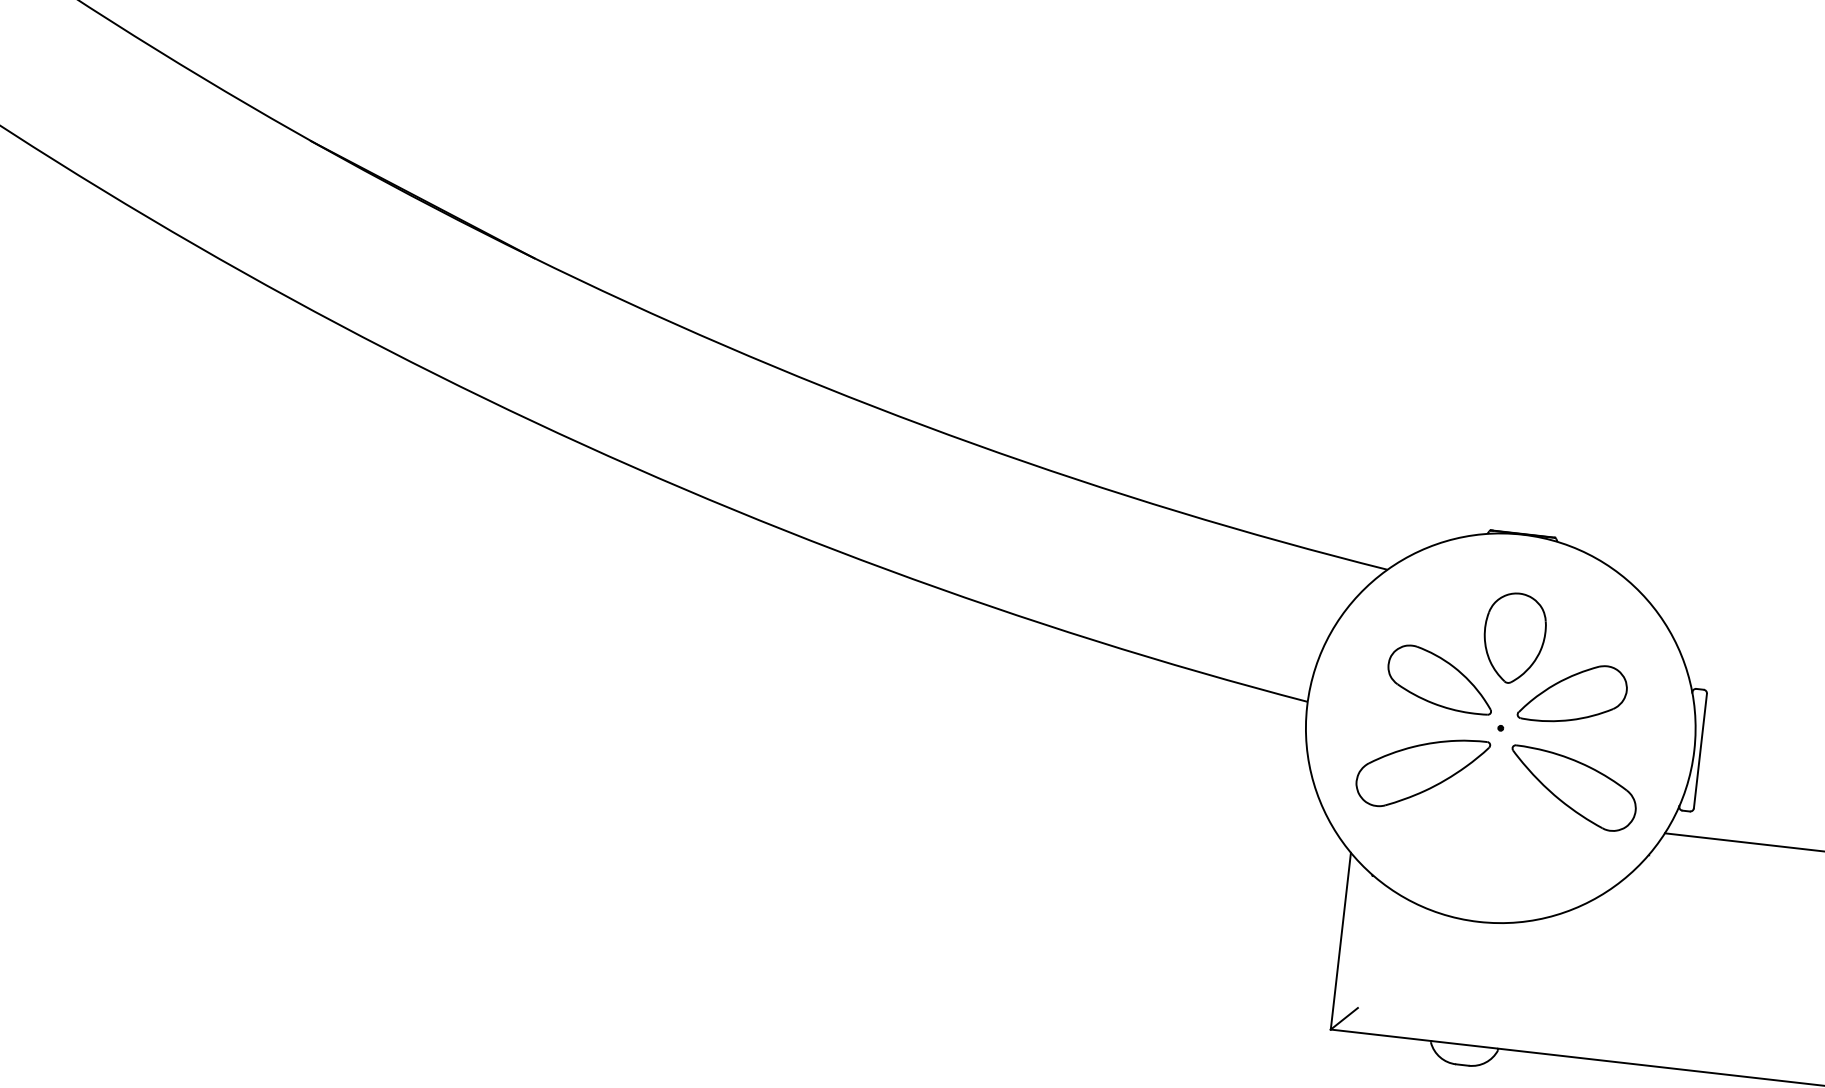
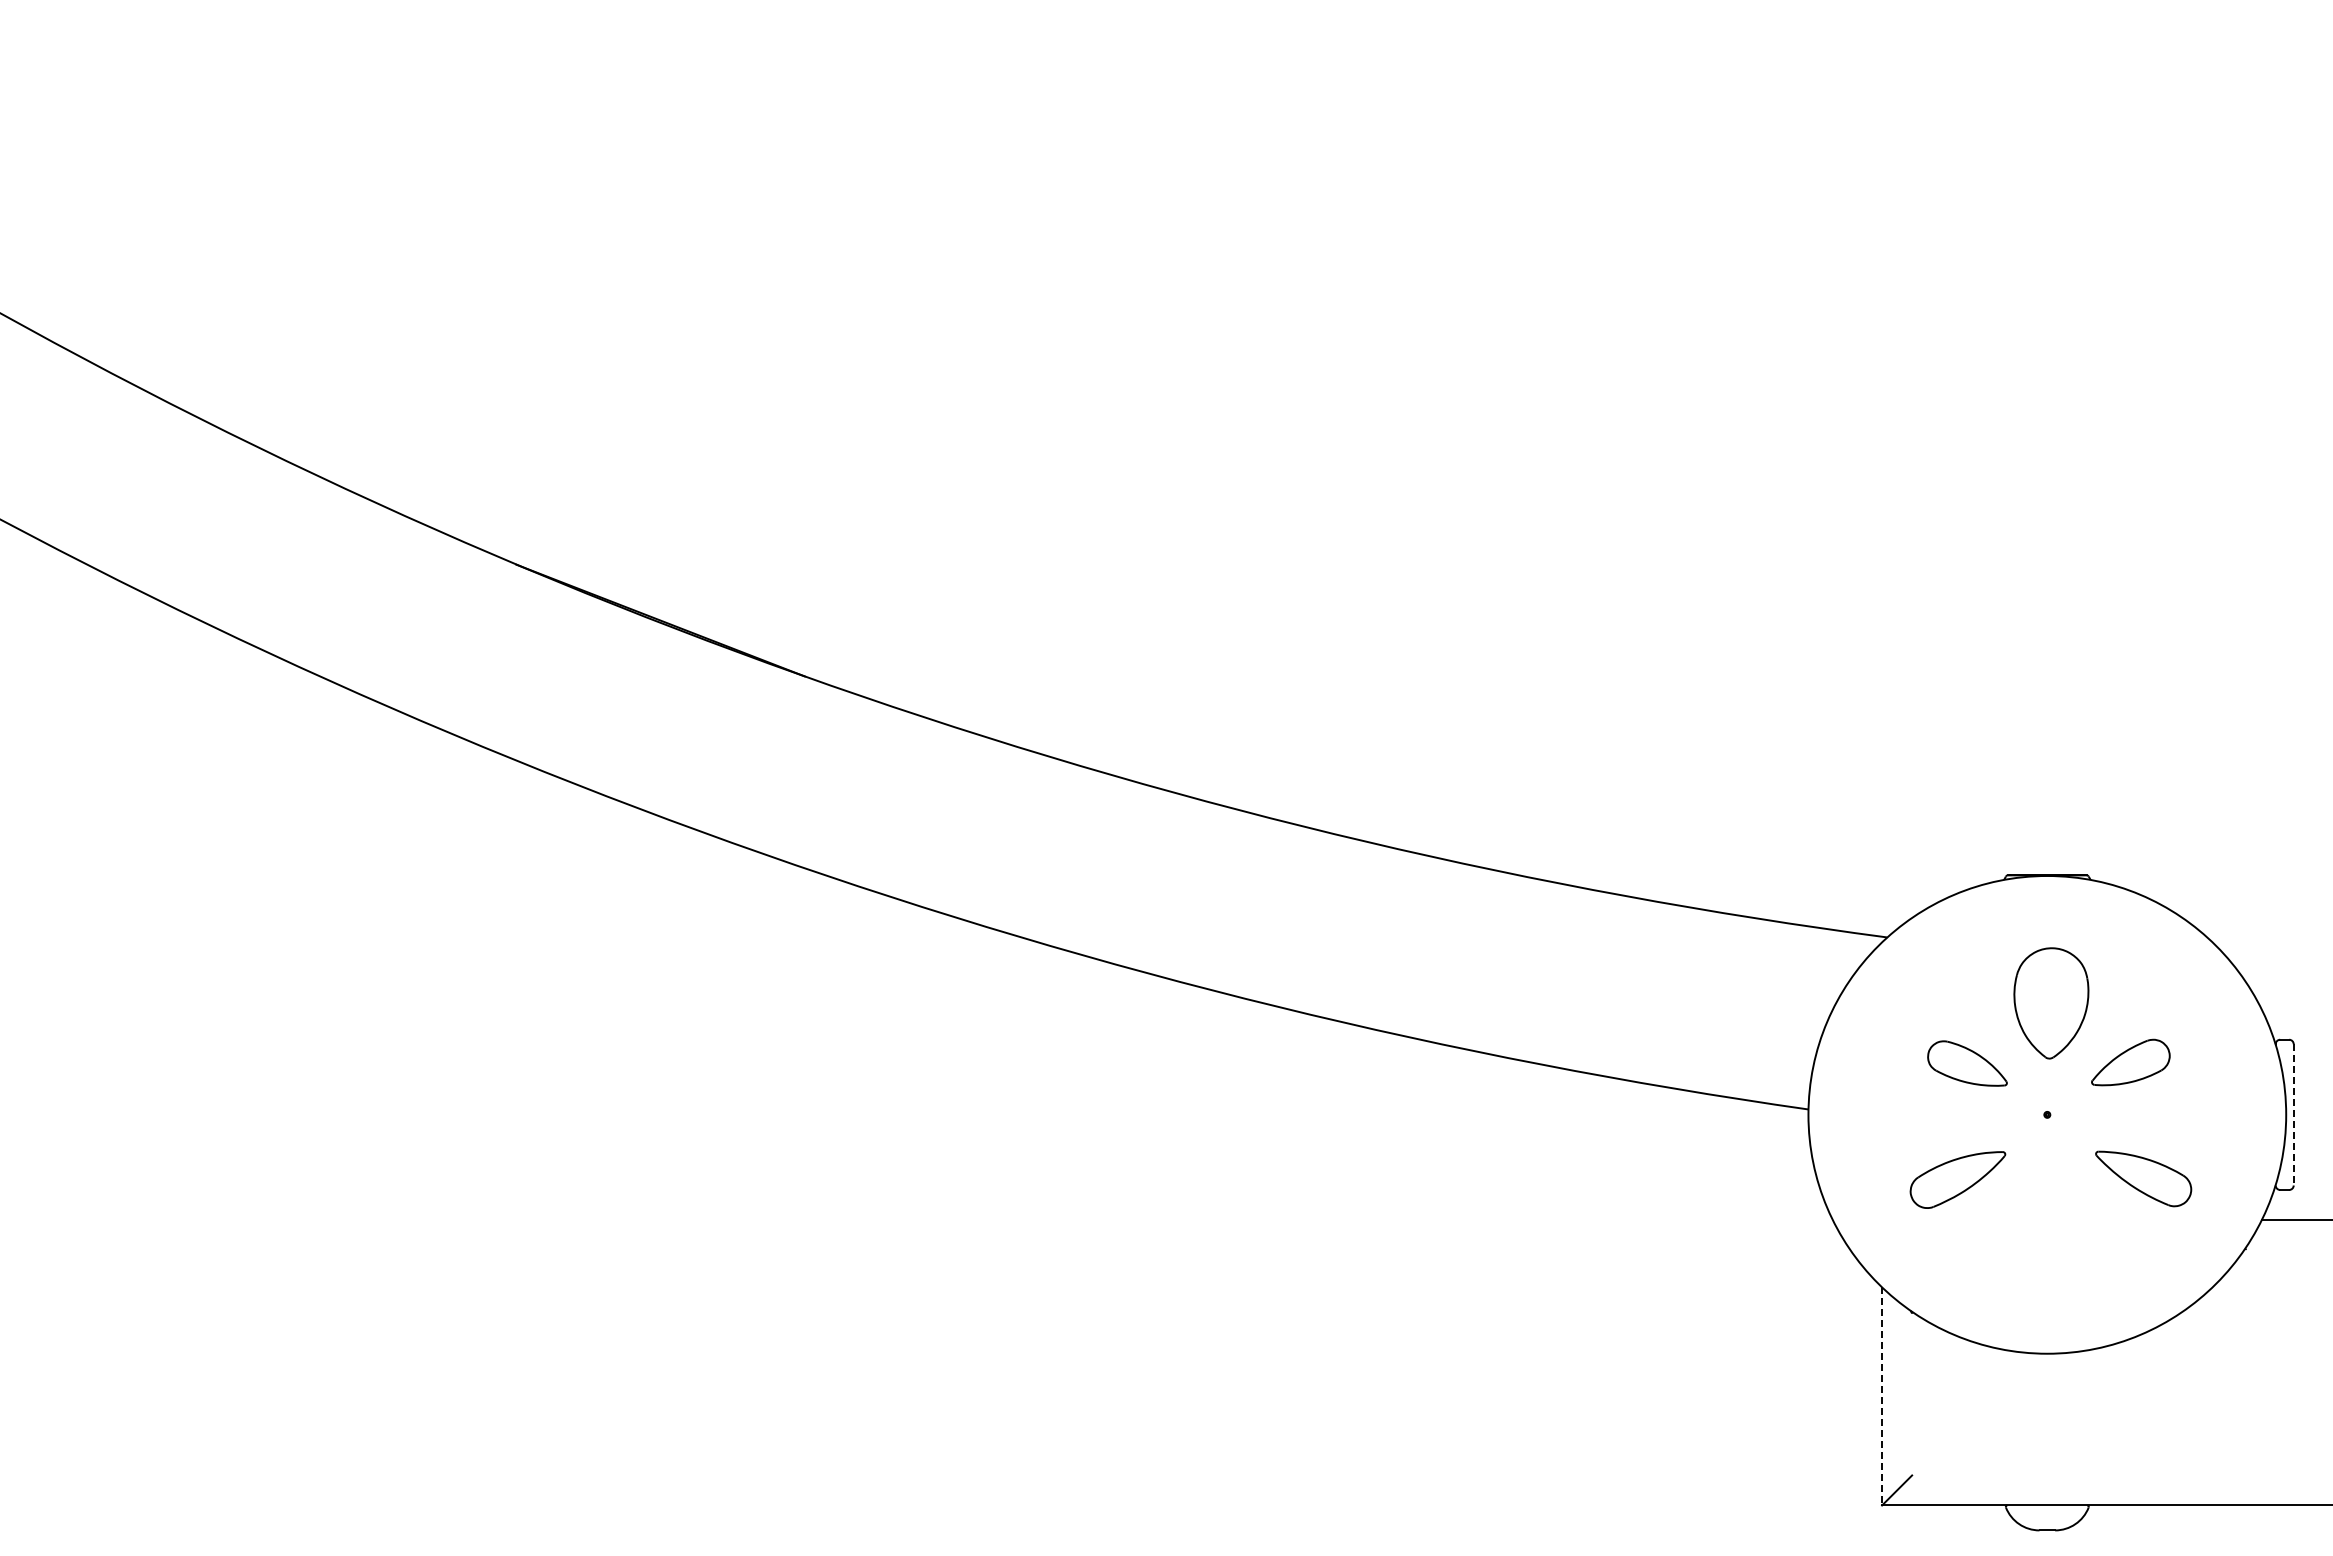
part: (1440, 679) -> (1967, 1063), size x0.6
part: (1573, 693) -> (2130, 1062), size x0.6
line: (1700, 750) -> (2293, 1114), solid -> dashed
part: (1422, 772) -> (1957, 1179), size x0.6
part: (1572, 788) -> (2143, 1178), size x0.6
line: (1341, 941) -> (1882, 1396), solid -> dashed

